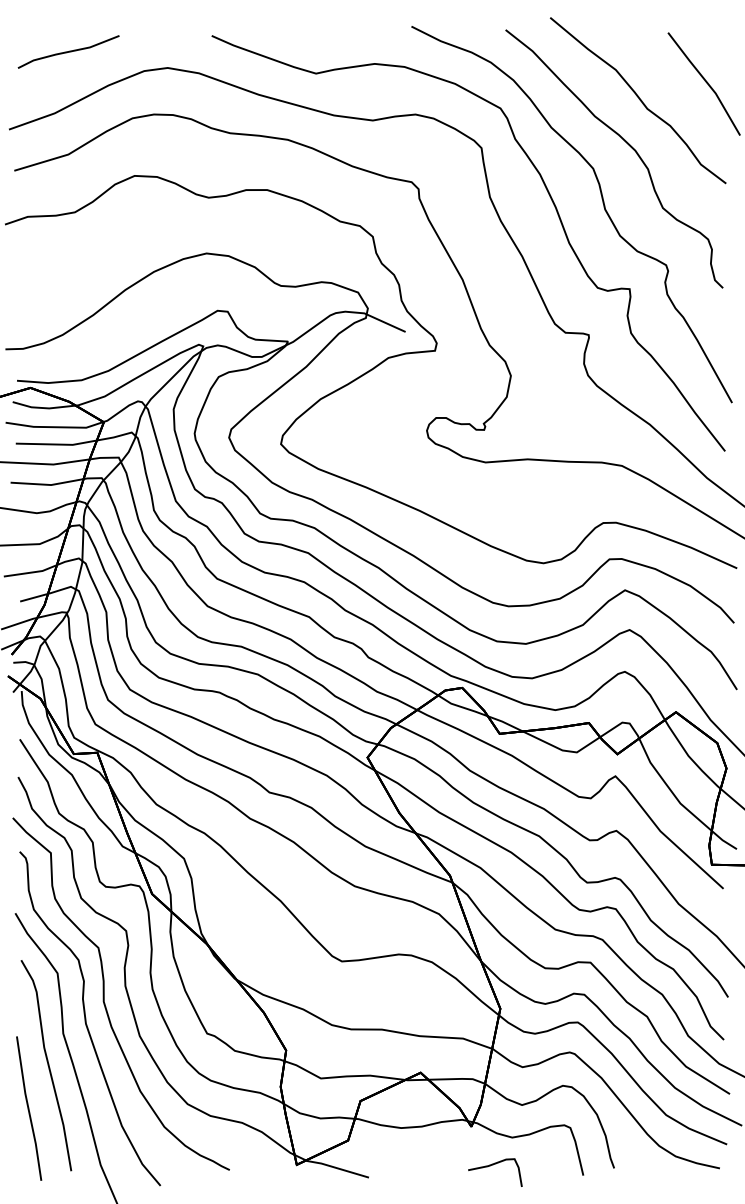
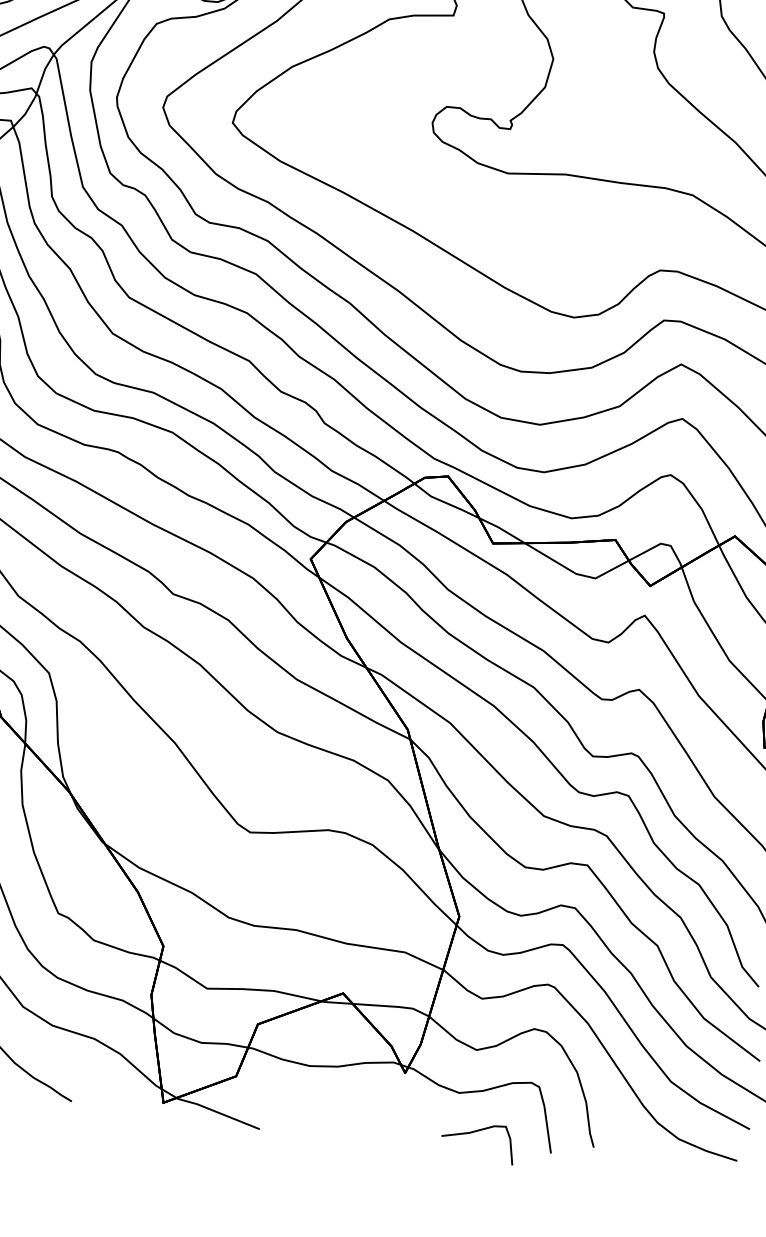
curve: (493, 1165) -> (476, 1132), moved

